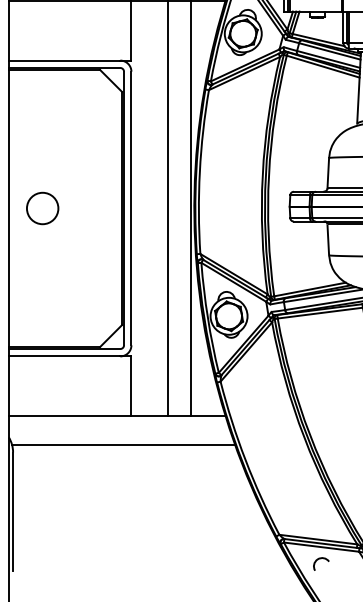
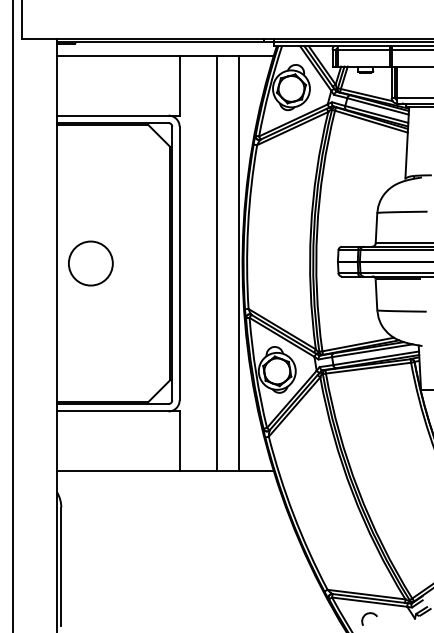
circle: (42, 208) -> (90, 263), size x1.4
line: (123, 445) -> (171, 500), removed

